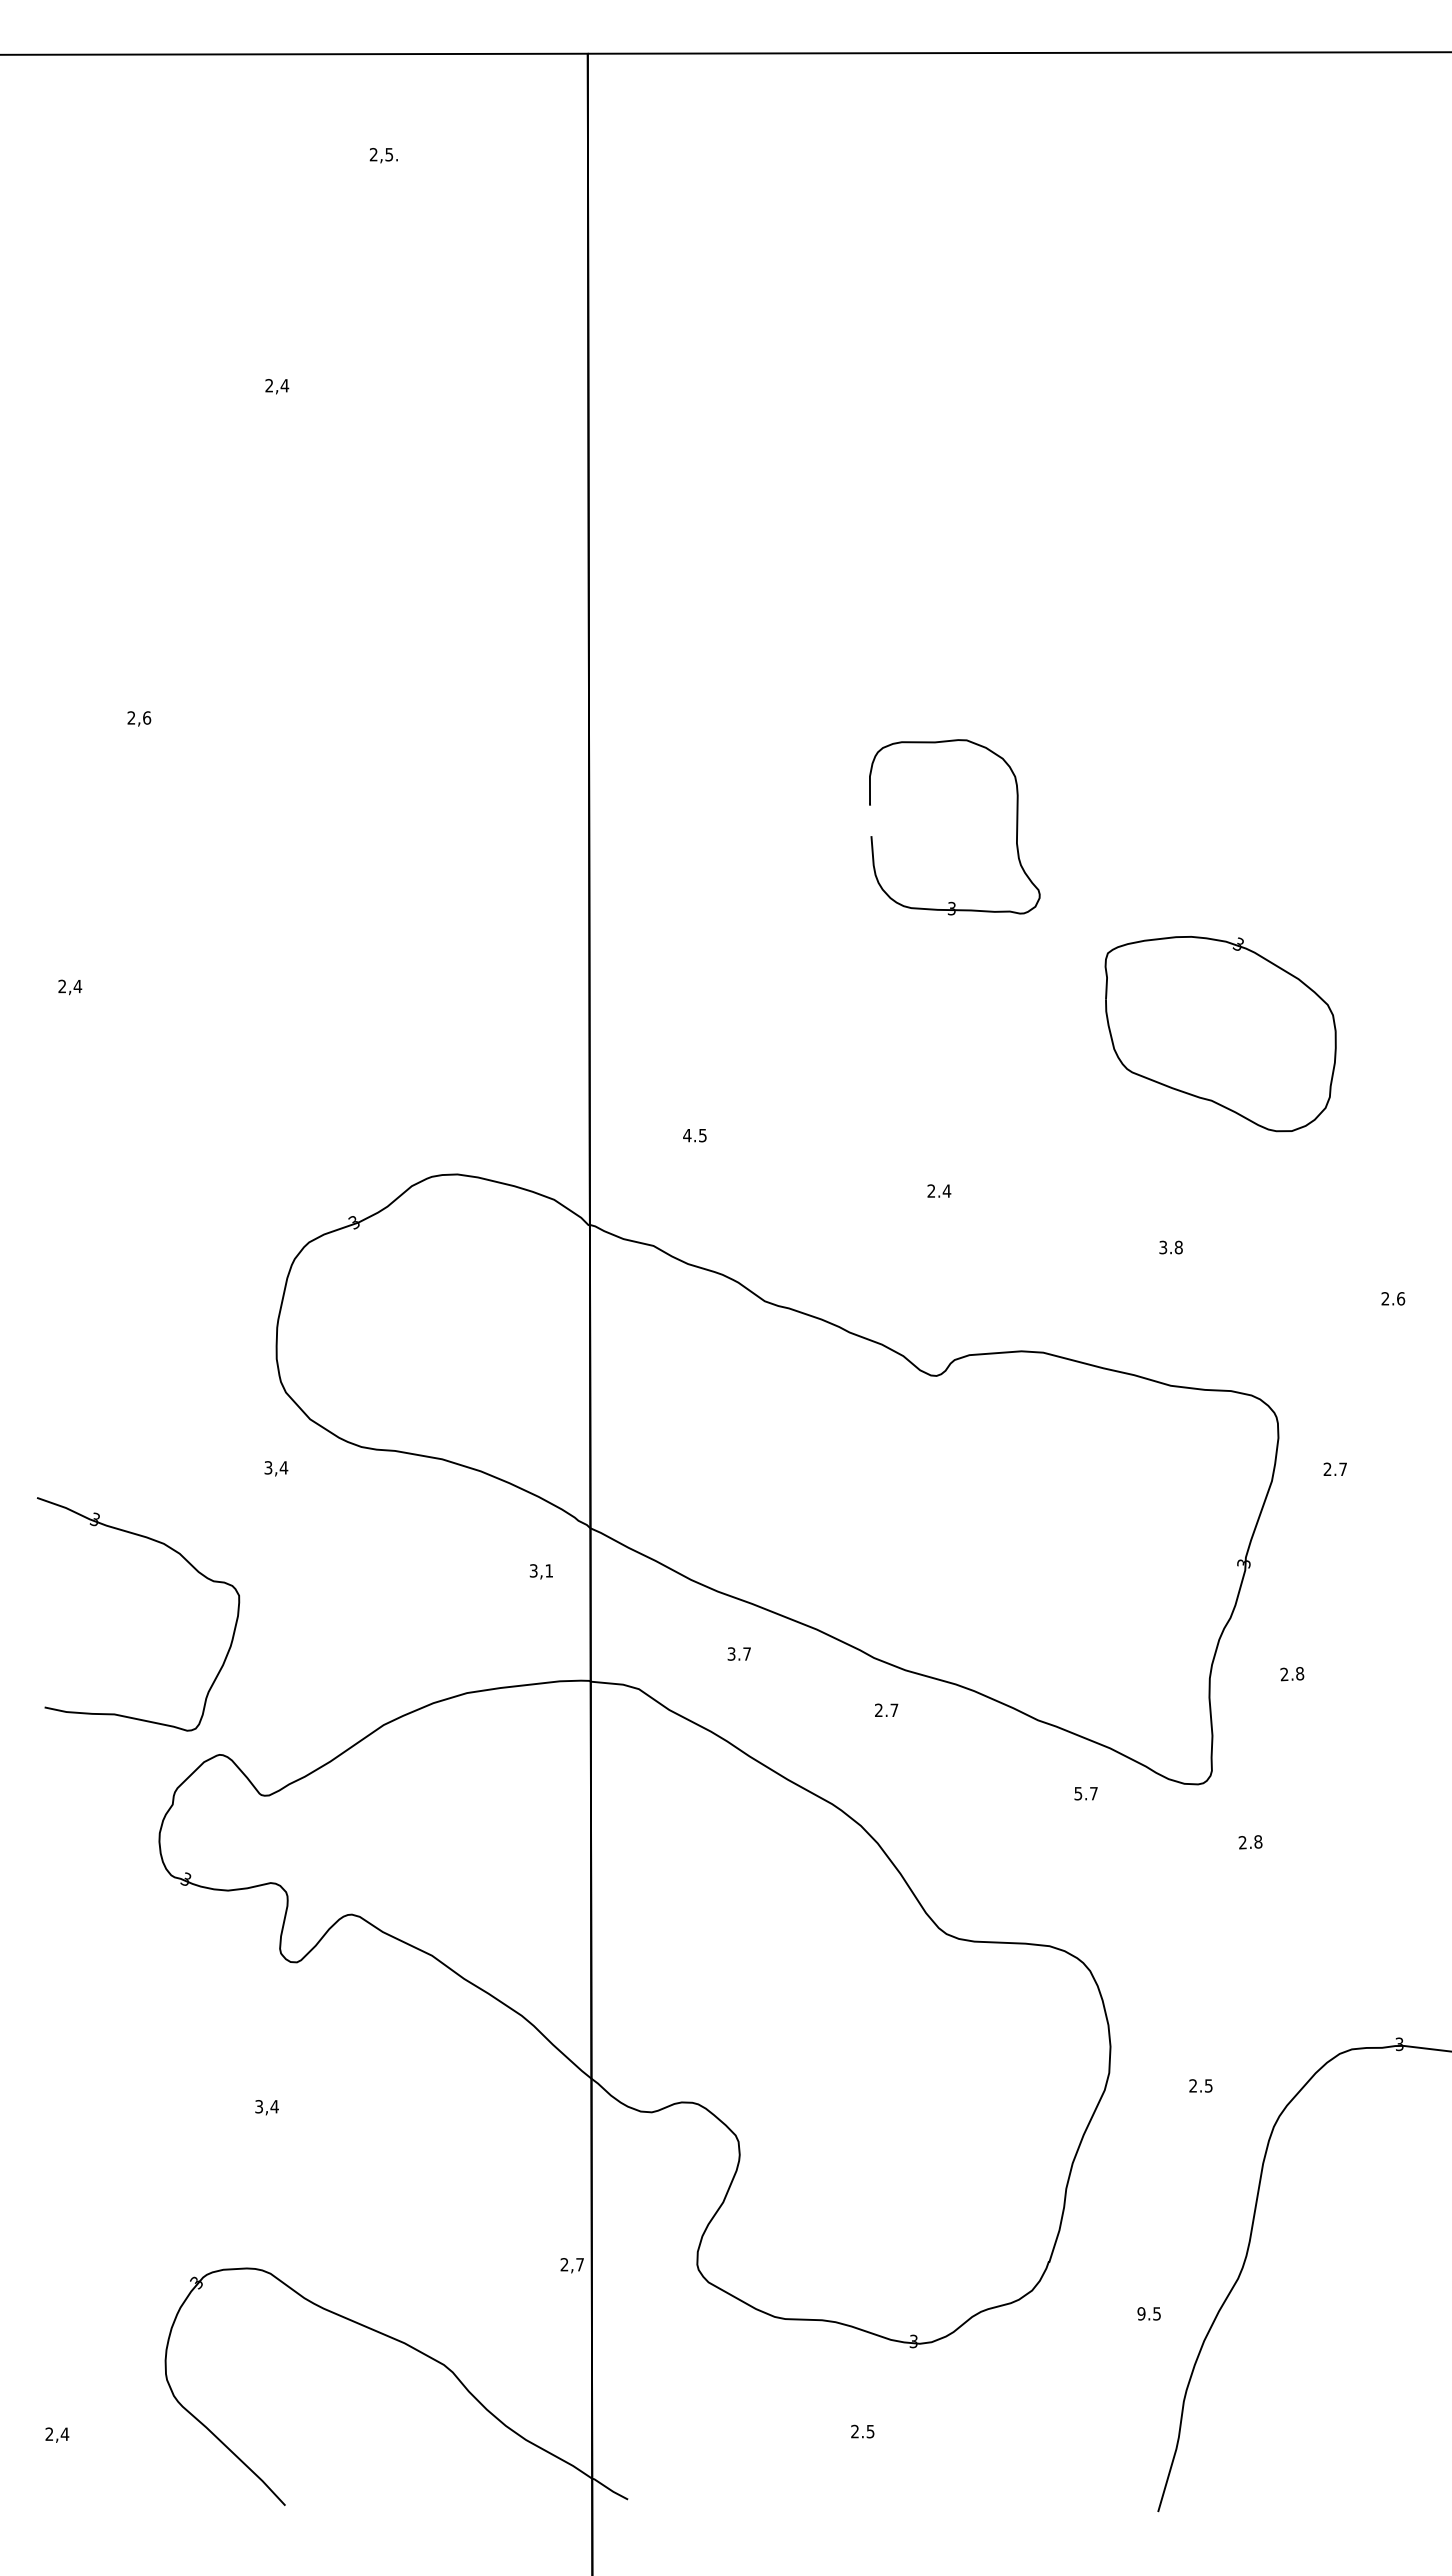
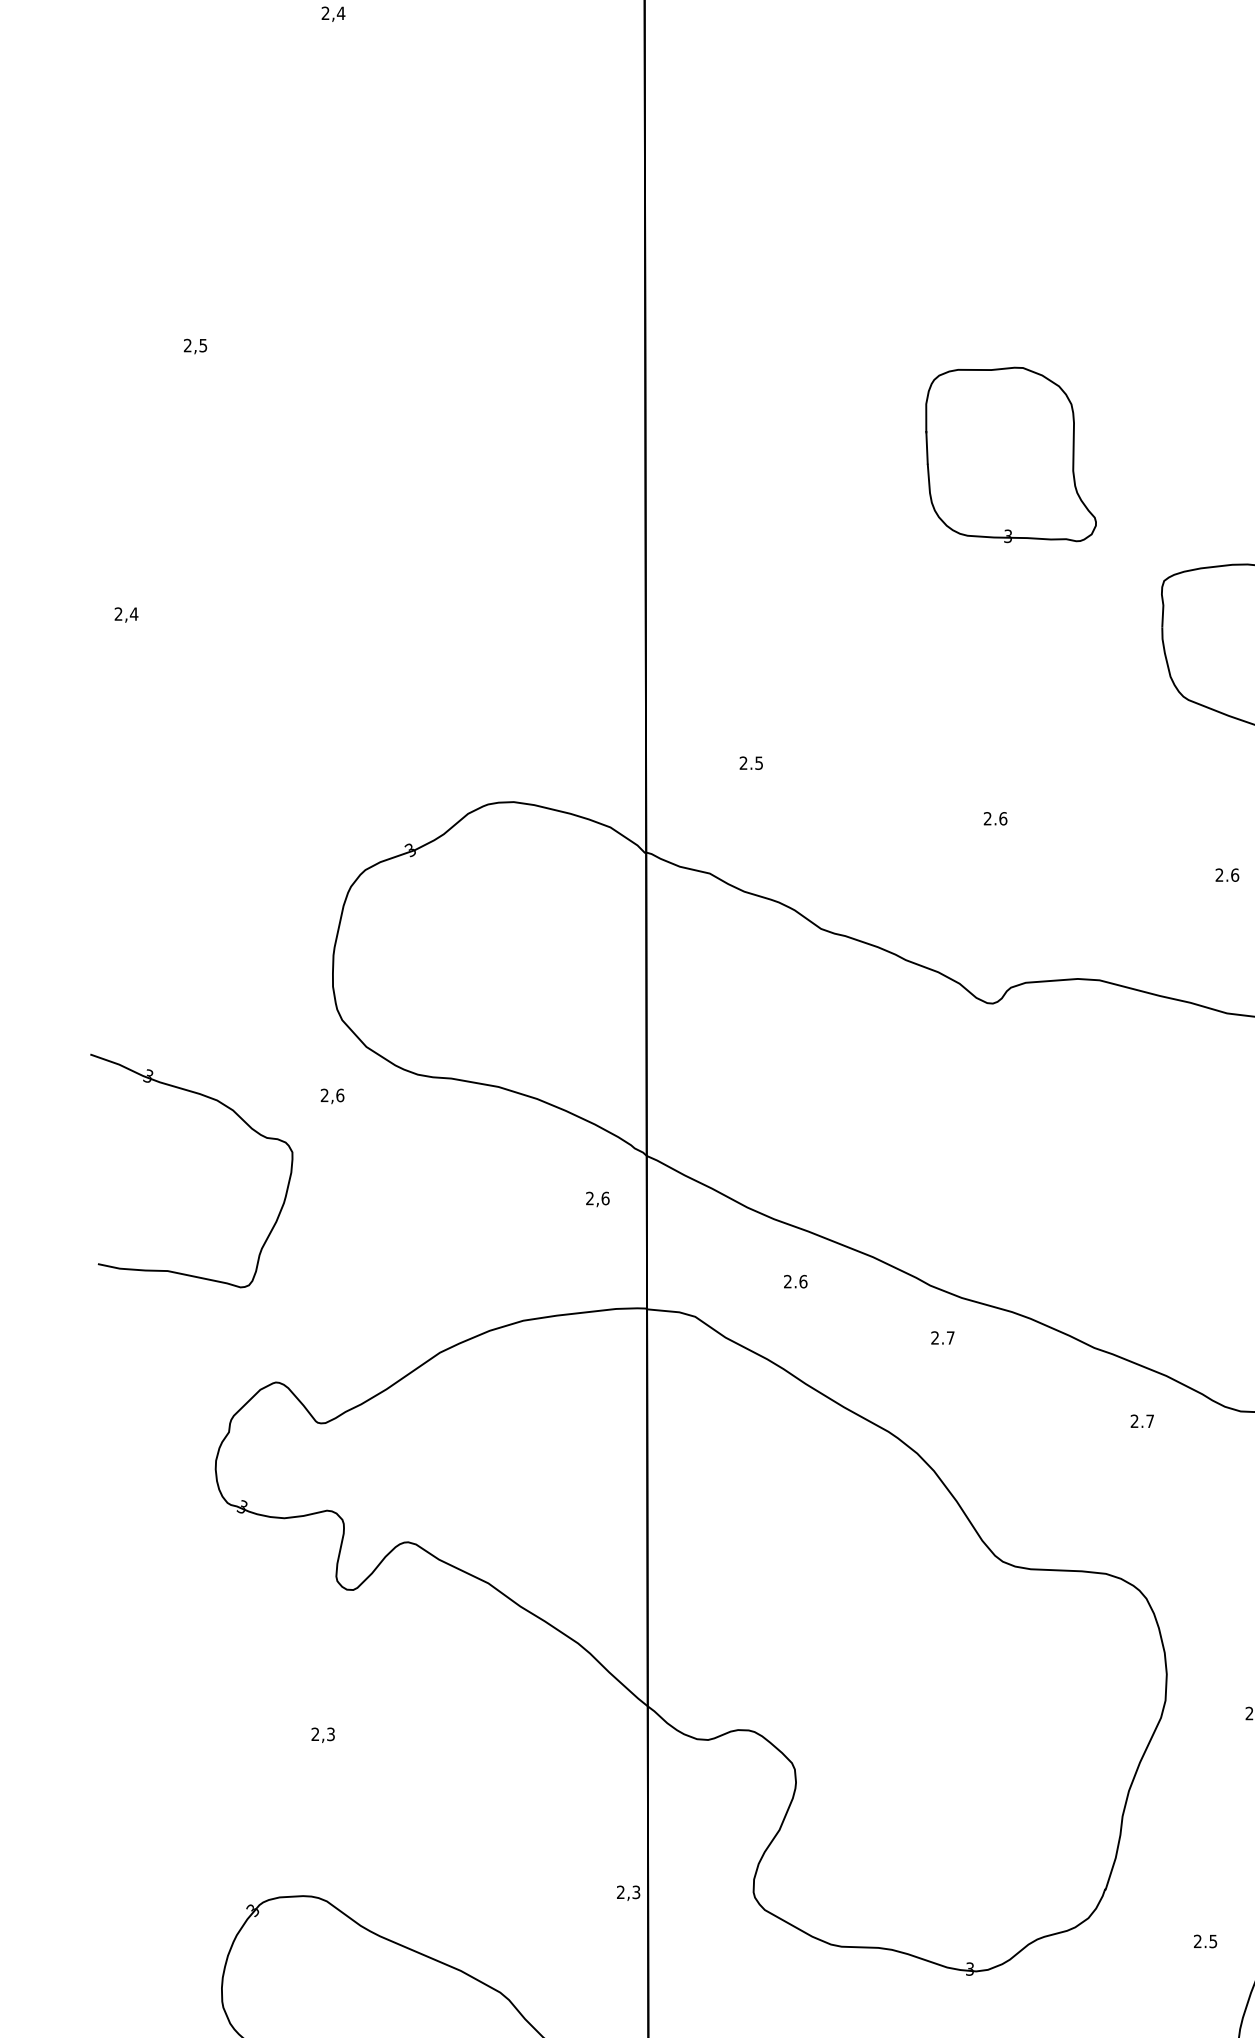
text: (147, 717) -> (203, 345), 2,6 -> 2,5
line: (870, 820) -> (926, 448), added
text: (687, 1135) -> (743, 763), 4.5 -> 2.5
text: (946, 1190) -> (1002, 818), 2.4 -> 2.6
text: (1170, 1247) -> (1226, 875), 3.8 -> 2.6
text: (276, 1467) -> (332, 1095), 3,4 -> 2,6
part: (188, 1563) -> (241, 1120), moved
text: (541, 1570) -> (597, 1198), 3,1 -> 2,6
text: (739, 1653) -> (795, 1281), 3.7 -> 2.6
text: (1078, 1793) -> (1134, 1421), 5.7 -> 2.7
text: (266, 2106) -> (322, 1734), 3,4 -> 2,3
text: (579, 2264) -> (635, 1892), 2,7 -> 2,3
text: (1141, 2313) -> (1197, 1941), 9.5 -> 2.5

